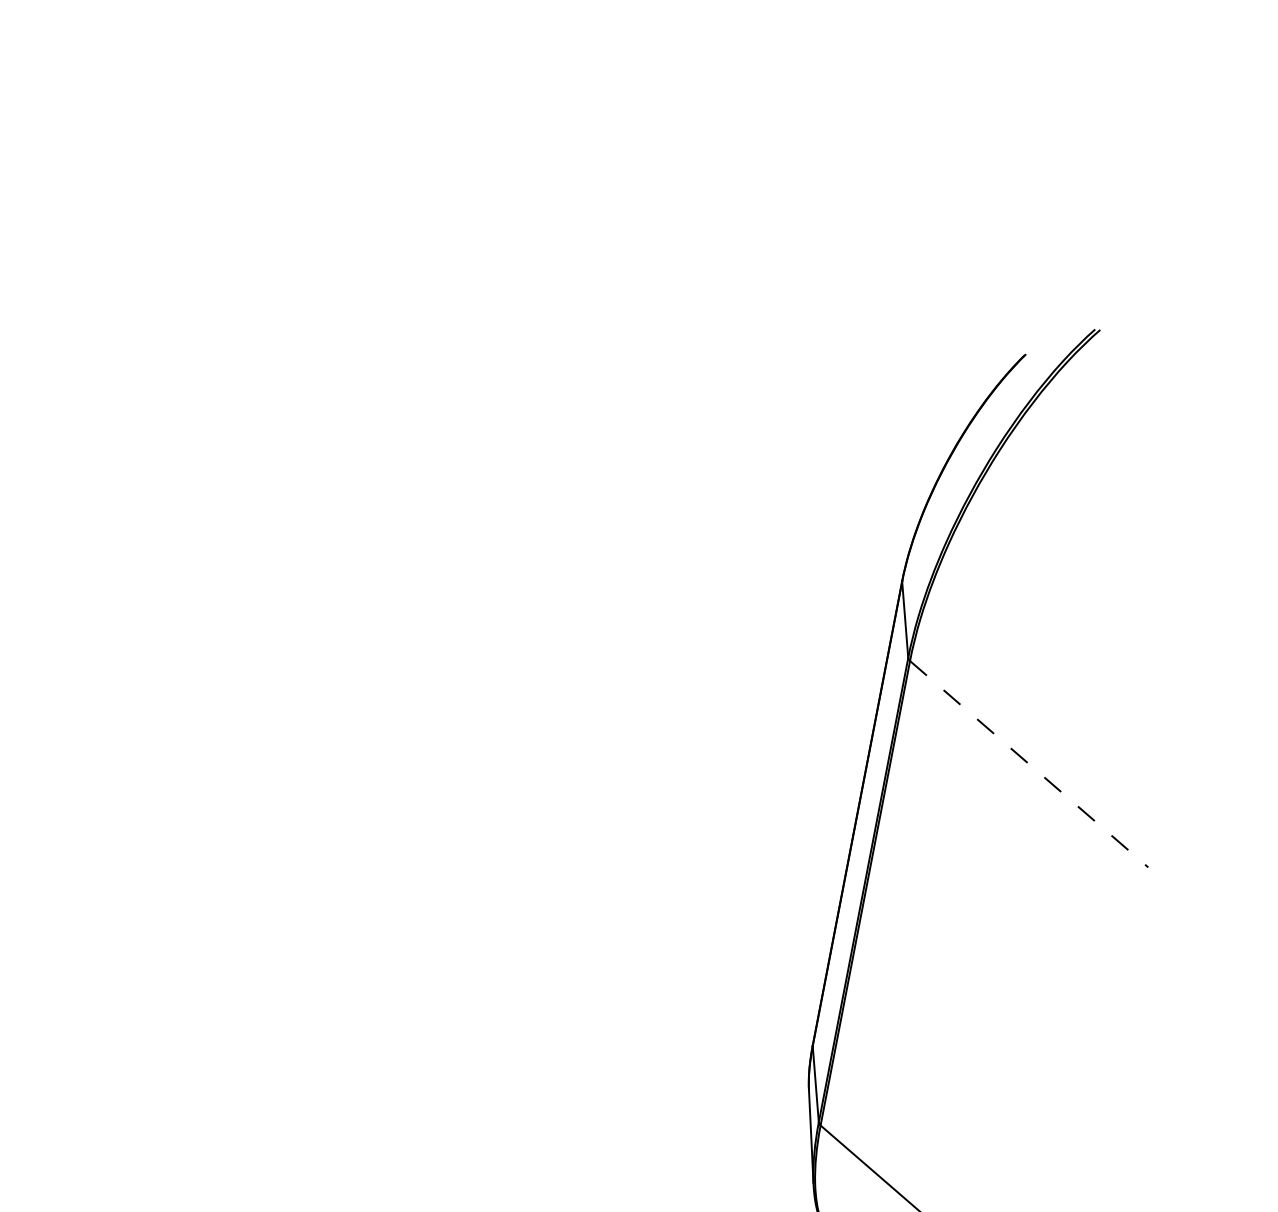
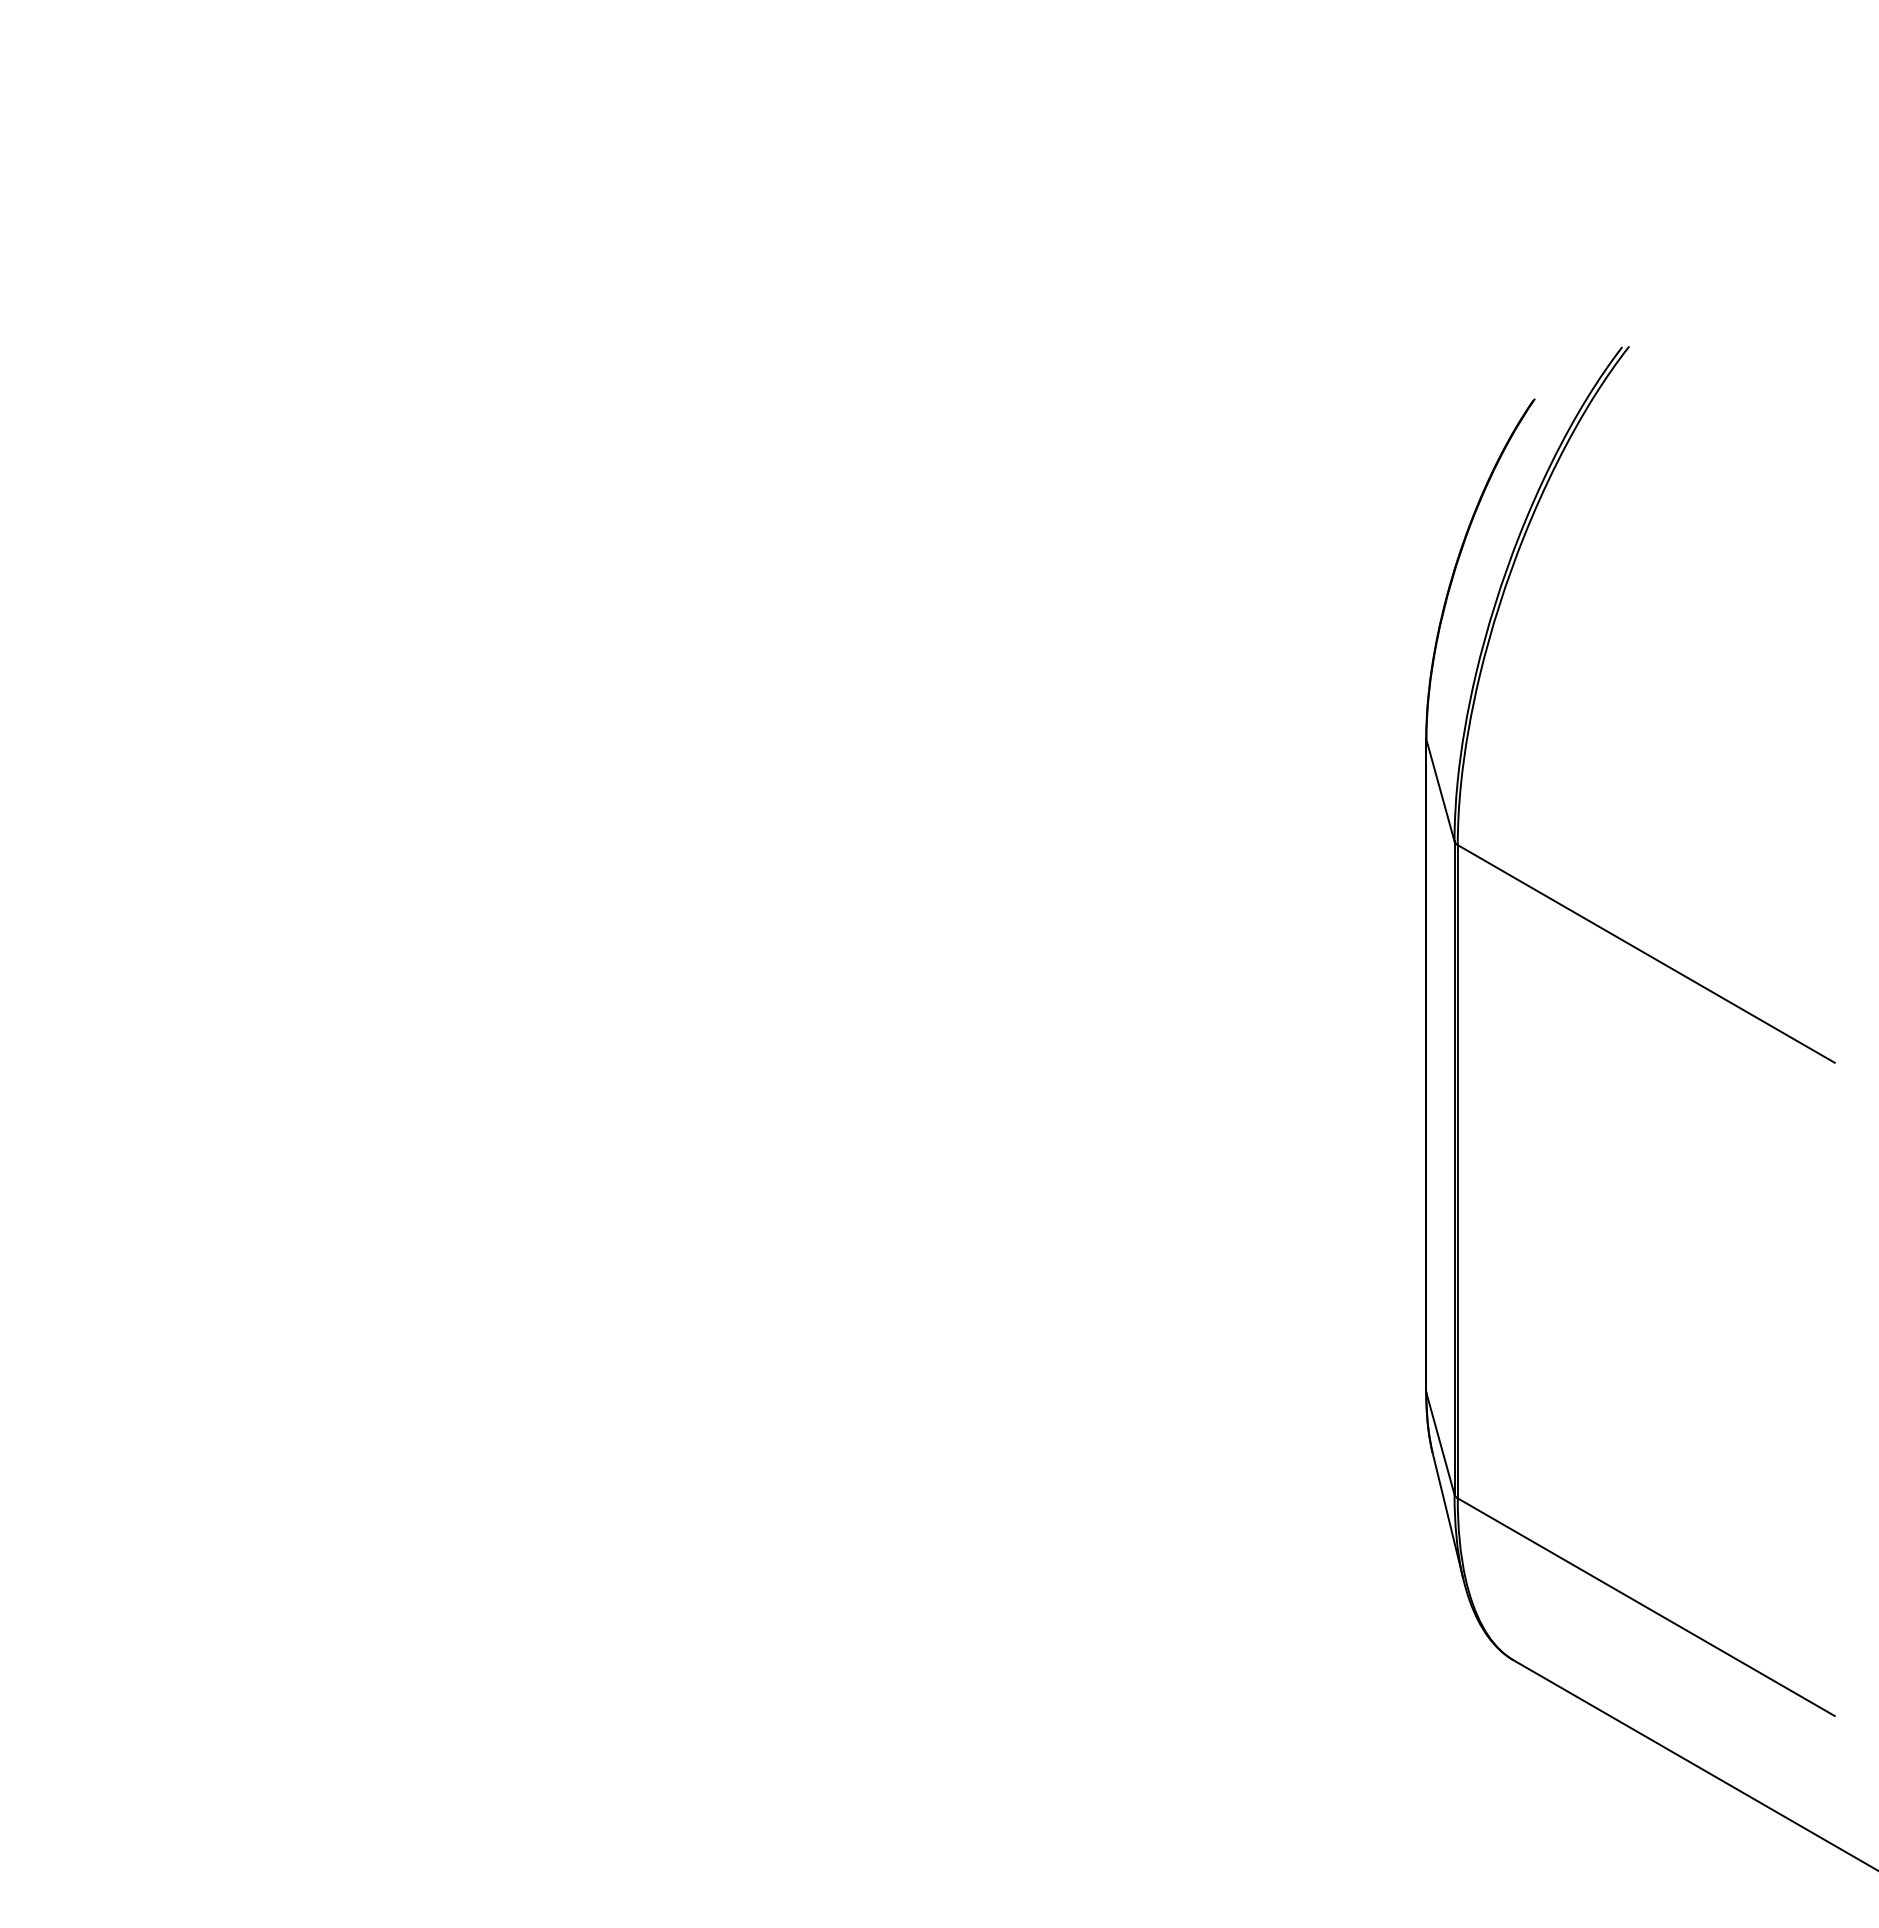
line: (1029, 763) -> (1646, 953), dashed -> solid

